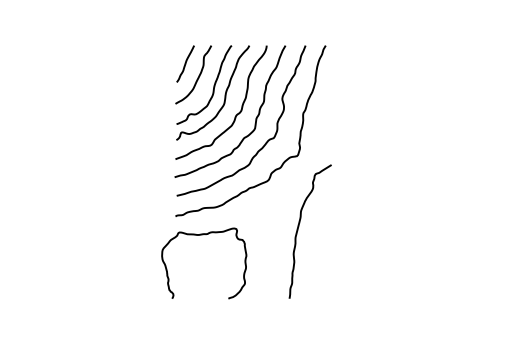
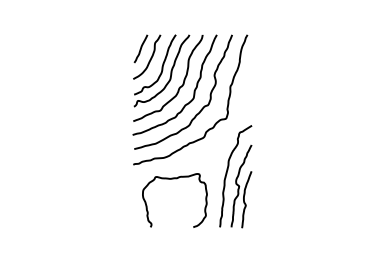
curve: (203, 235) -> (174, 179), moved
part: (317, 244) -> (241, 186), added

